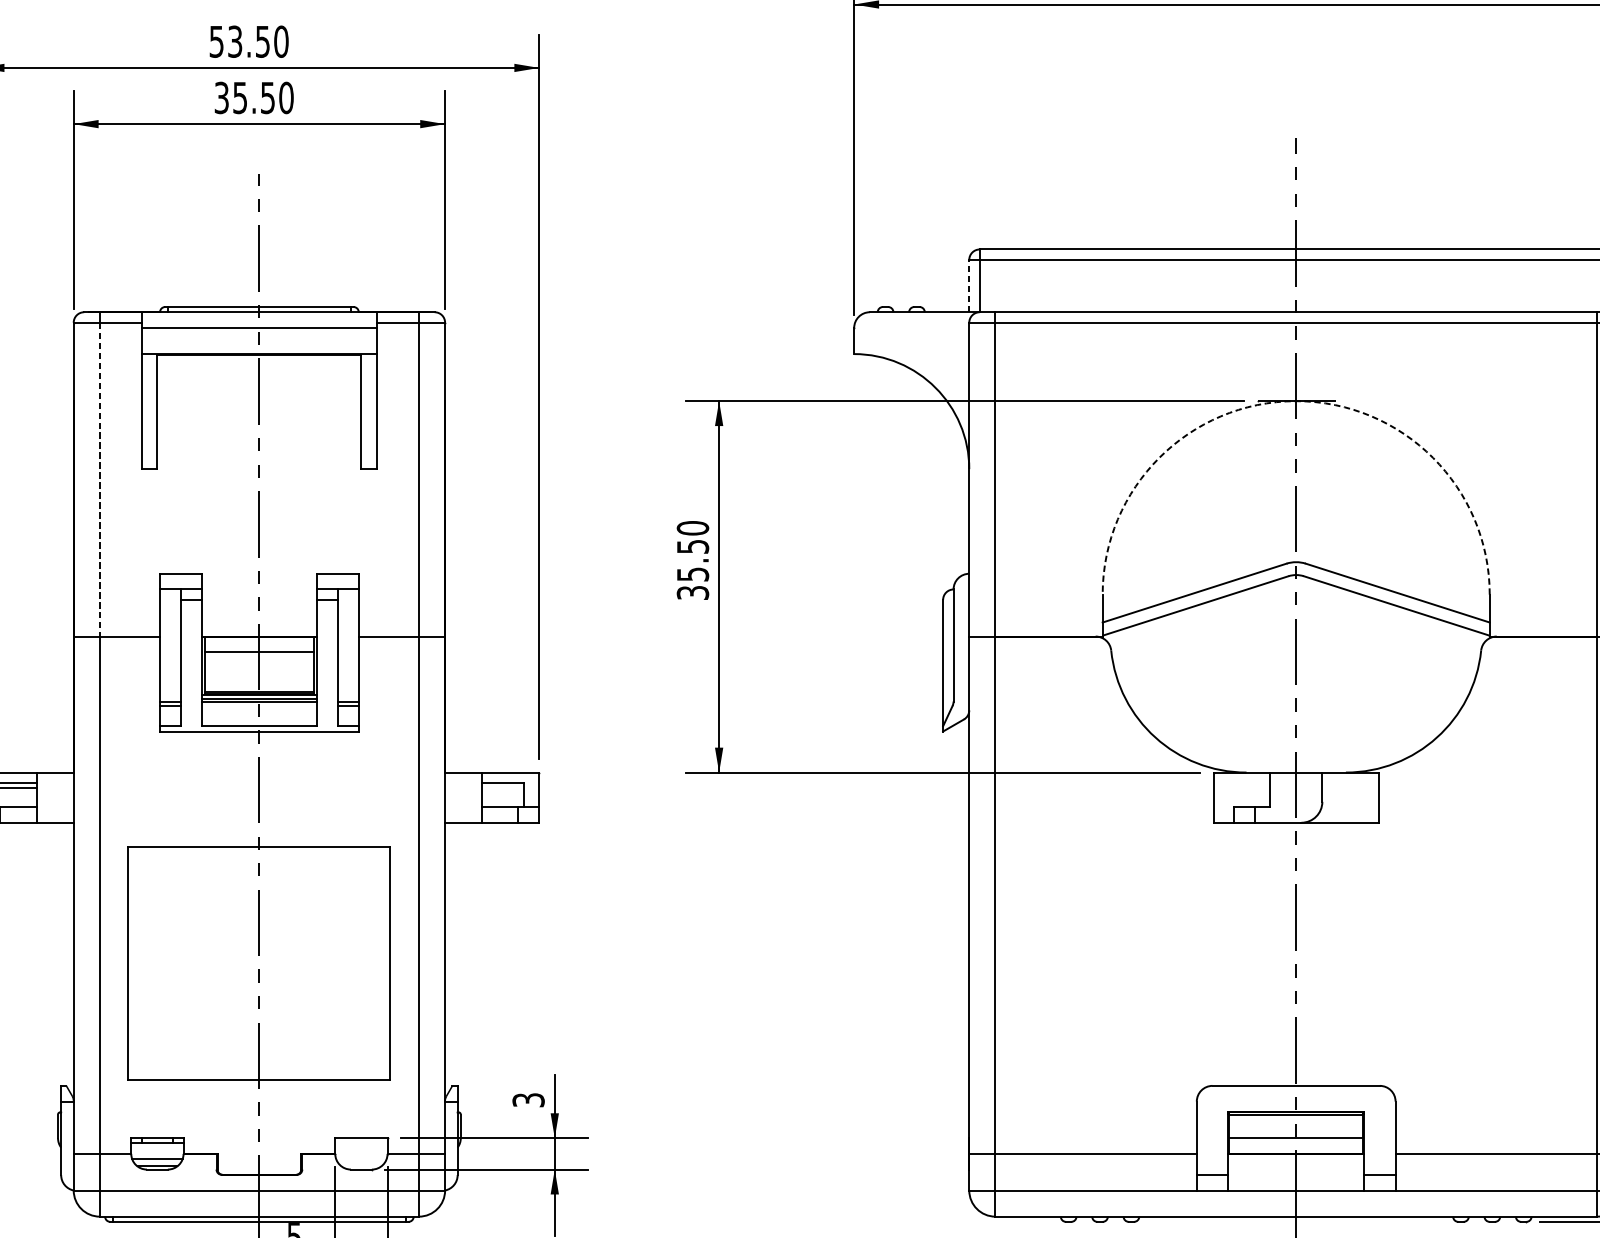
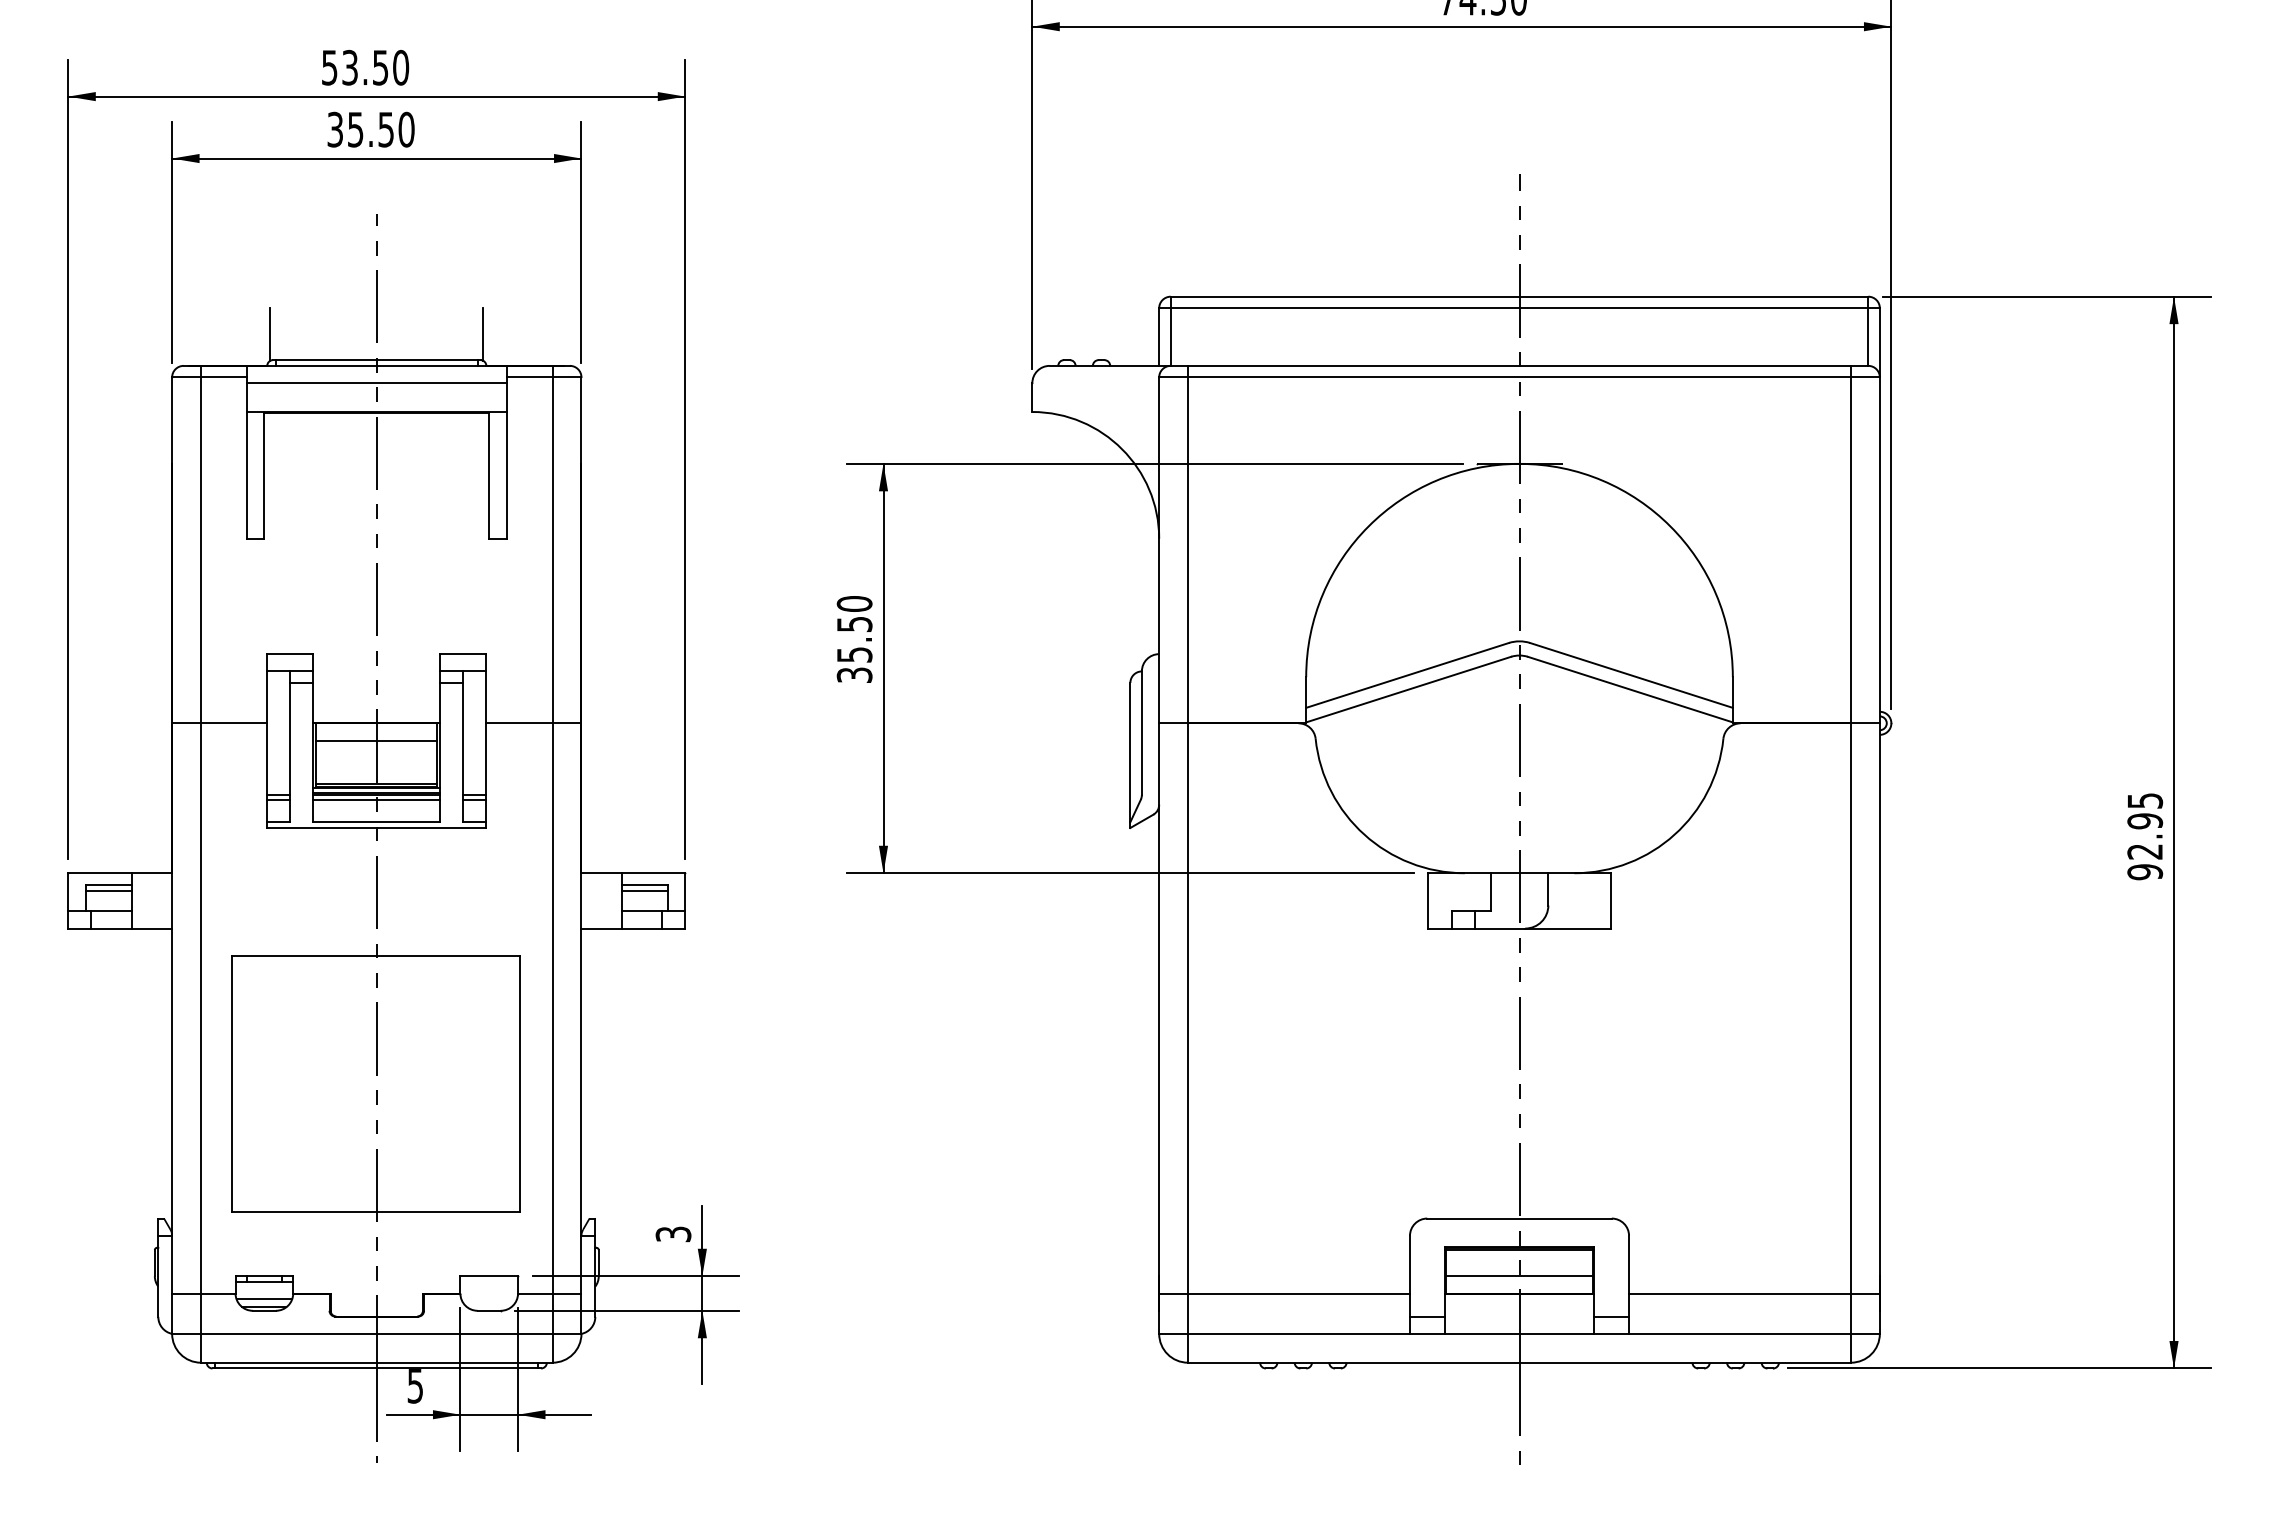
line: (162, 283) -> (270, 334), added
line: (356, 283) -> (483, 334), added
line: (969, 286) -> (1159, 337), dashed -> solid
arc: (1296, 400) -> (1519, 463), dashed -> solid
line: (99, 479) -> (200, 550), dashed -> solid
line: (259, 705) -> (376, 799), added
line: (502, 788) -> (644, 890), added

